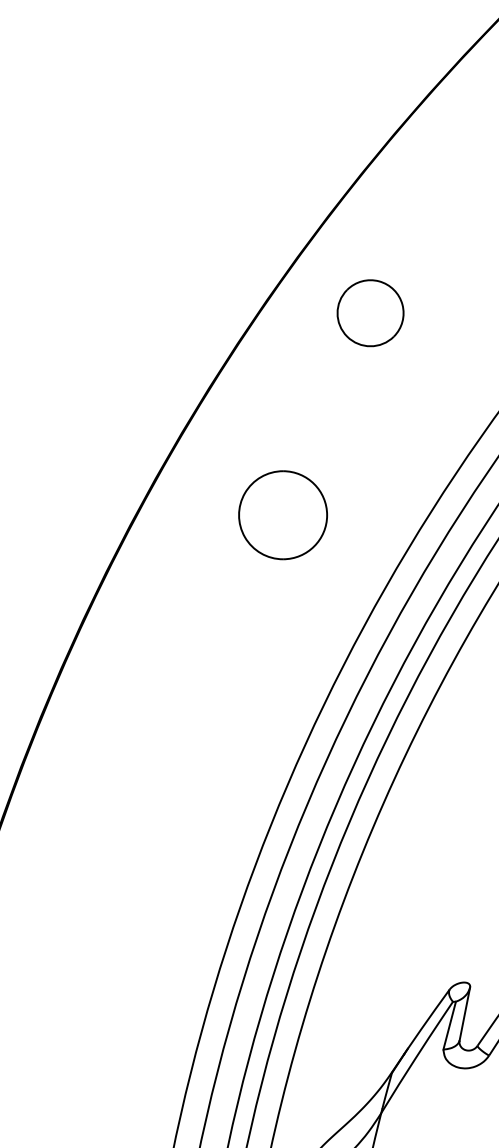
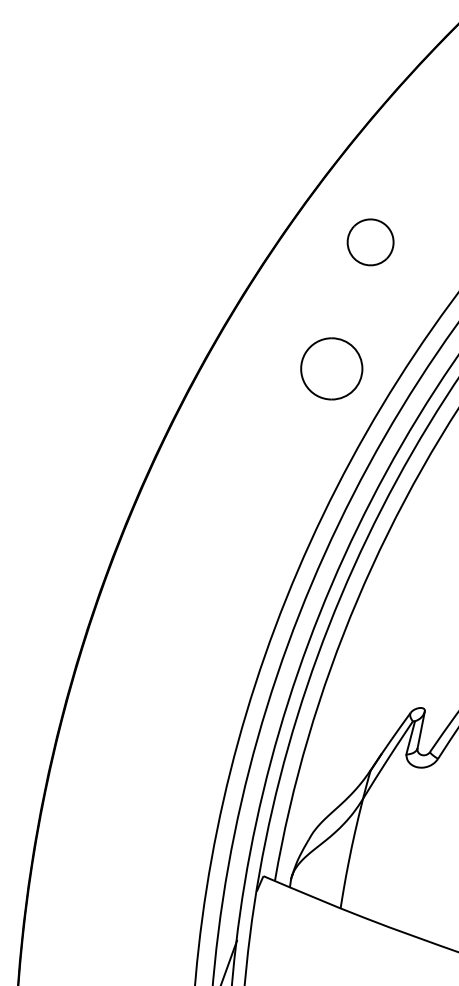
part: (370, 313) -> (370, 242), moved
part: (282, 514) -> (331, 368), moved

